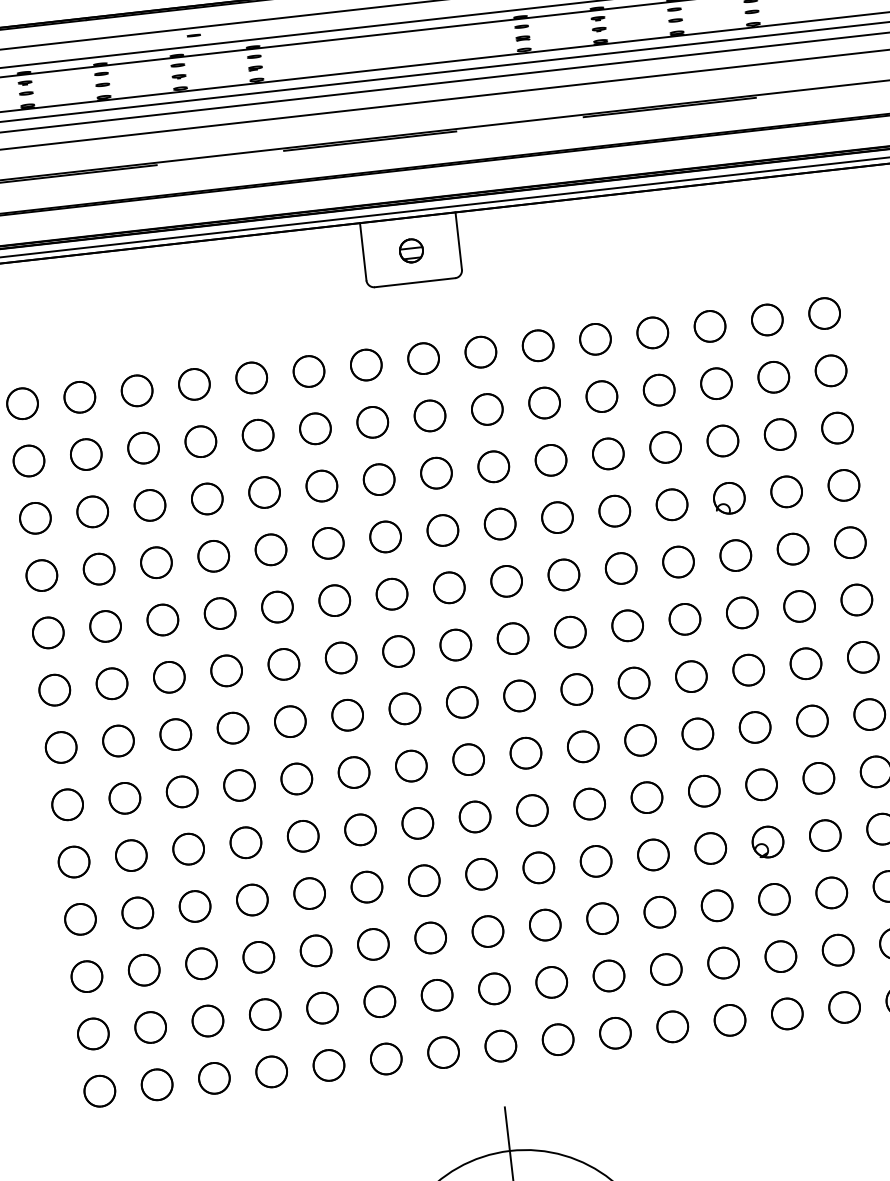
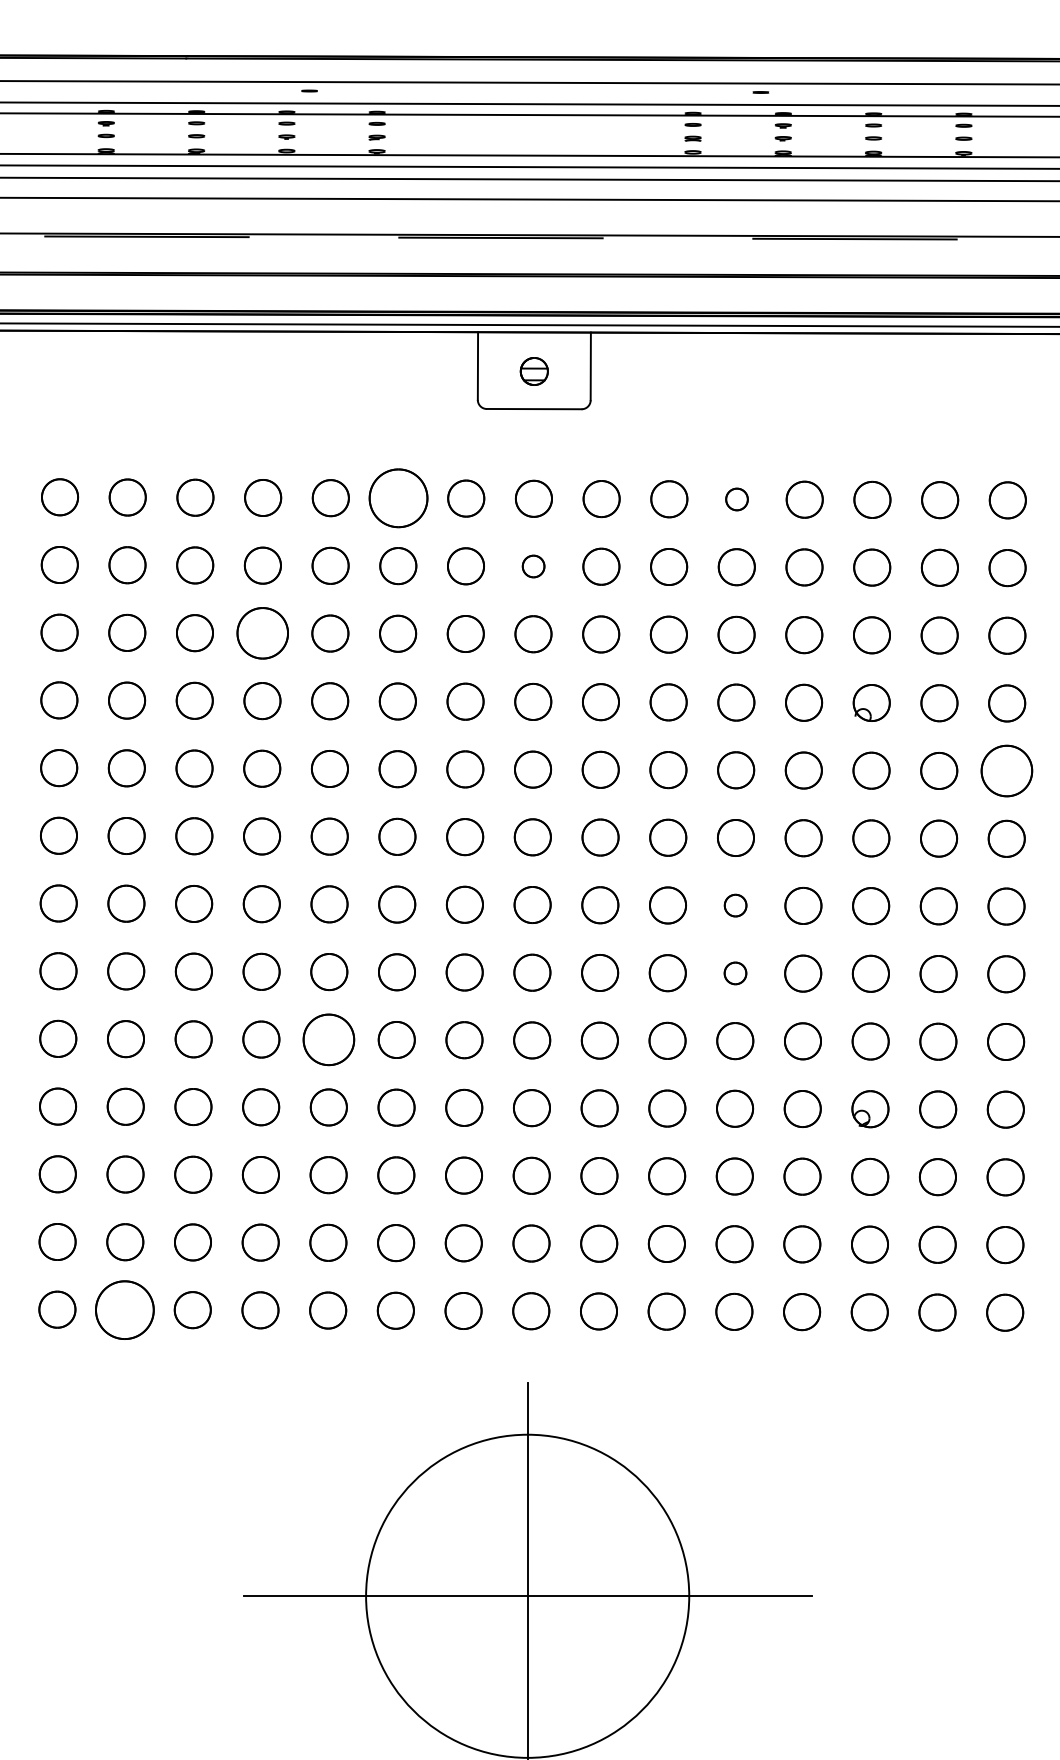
part: (595, 339) -> (736, 499), size x0.6
part: (308, 371) -> (398, 498), size x1.6
part: (429, 415) -> (533, 566), size x0.6
part: (207, 499) -> (262, 633), size x1.4
part: (850, 543) -> (1006, 771), size x1.4
part: (633, 682) -> (735, 905), size x0.6
part: (640, 740) -> (735, 973), size x0.6
part: (303, 836) -> (329, 1039), size x1.4
part: (157, 1084) -> (125, 1309), size x1.6

